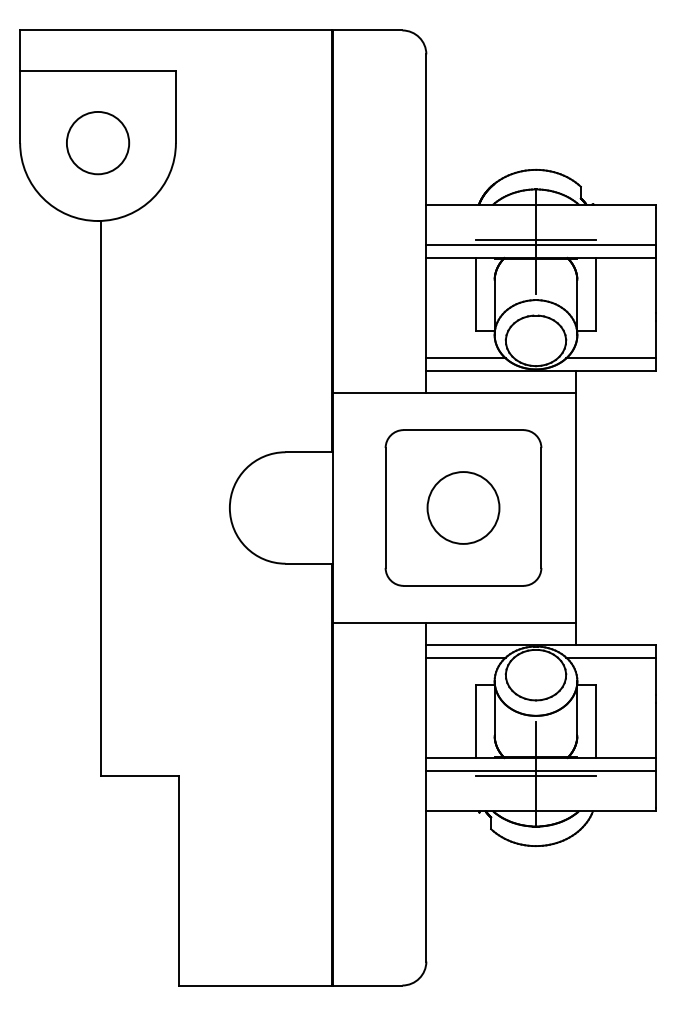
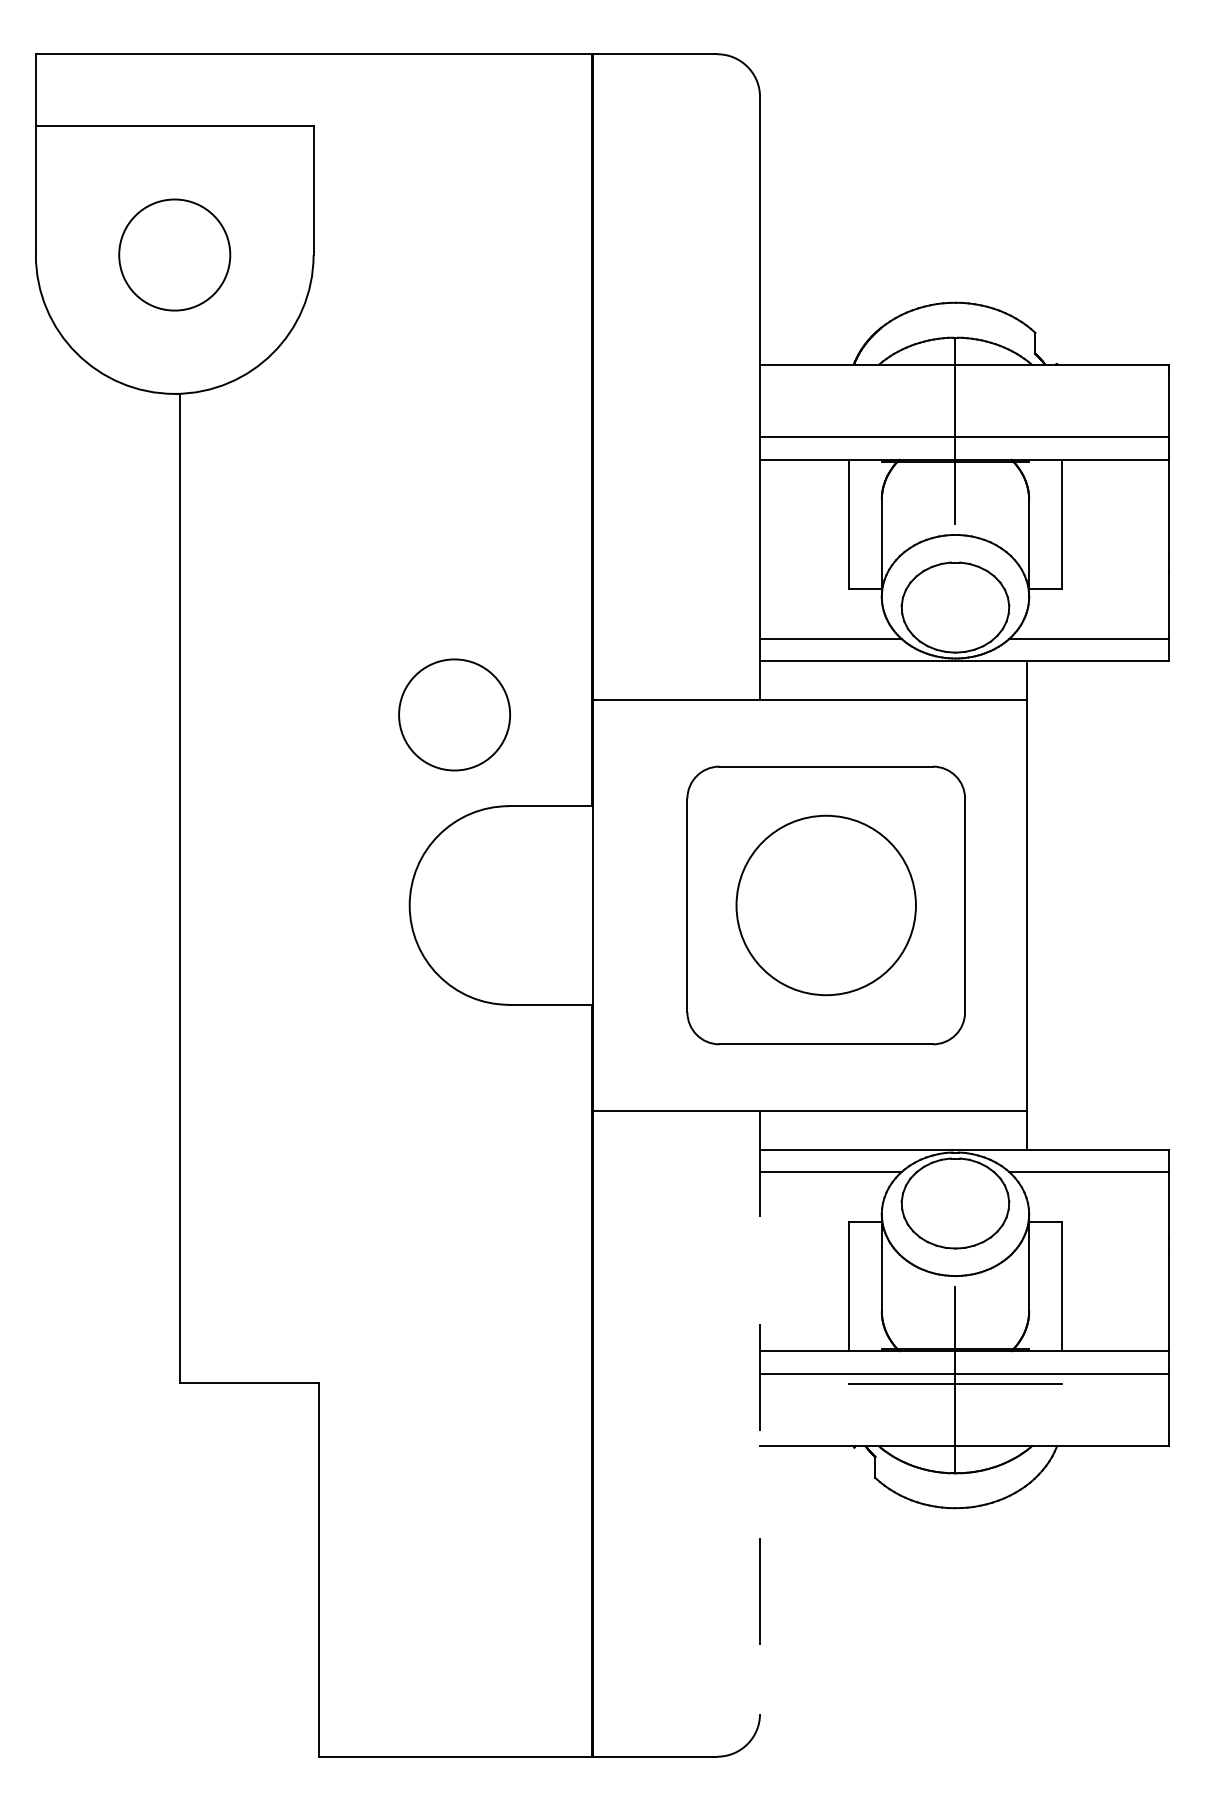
line: (535, 239) -> (954, 426), removed
circle: (255, 401) -> (455, 715), added
circle: (463, 507) -> (826, 904), size x1.4
line: (426, 792) -> (760, 1412), solid -> dashed

